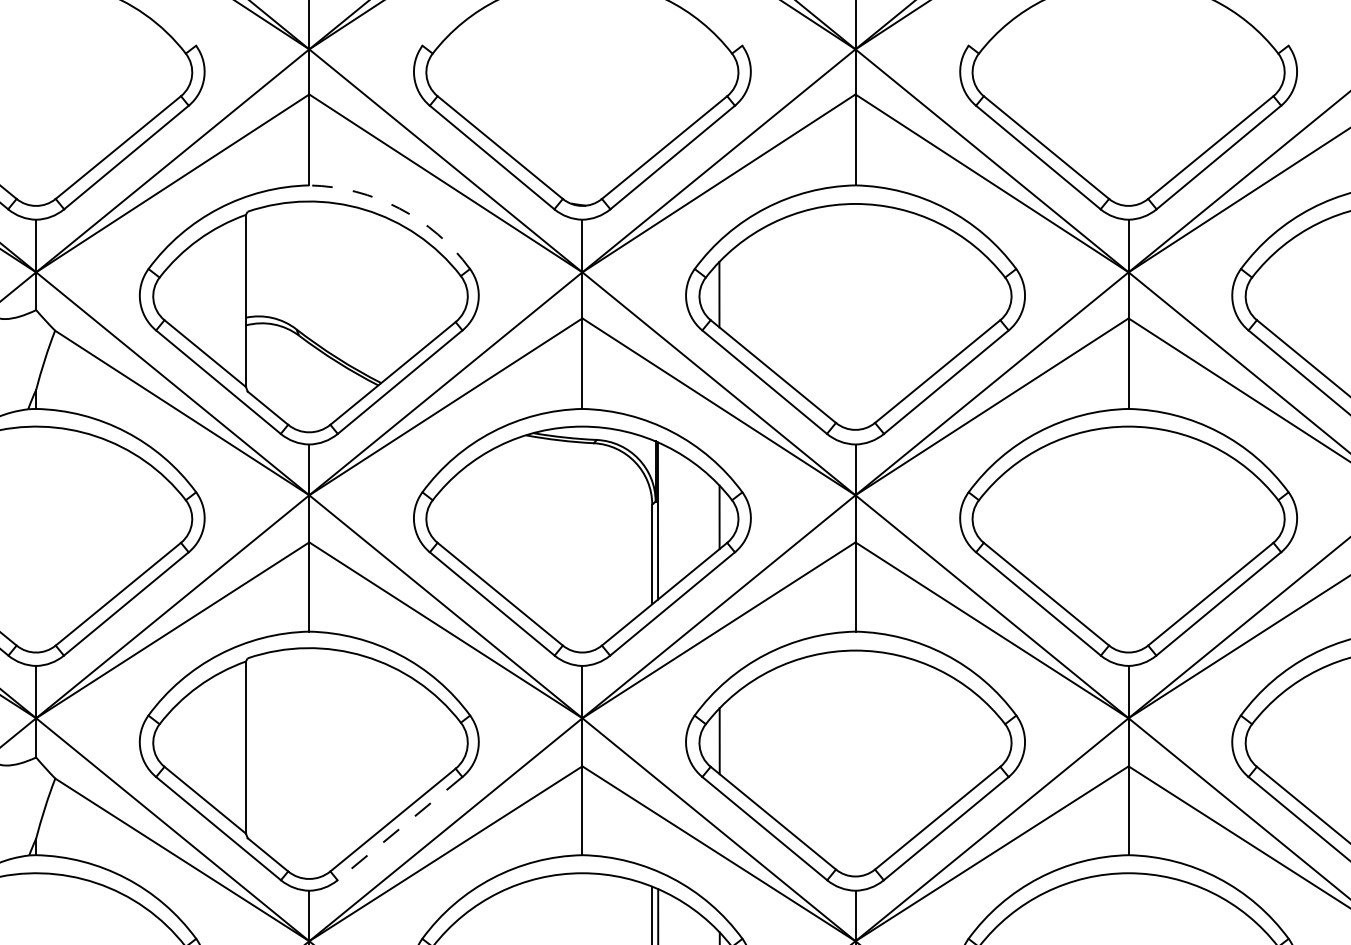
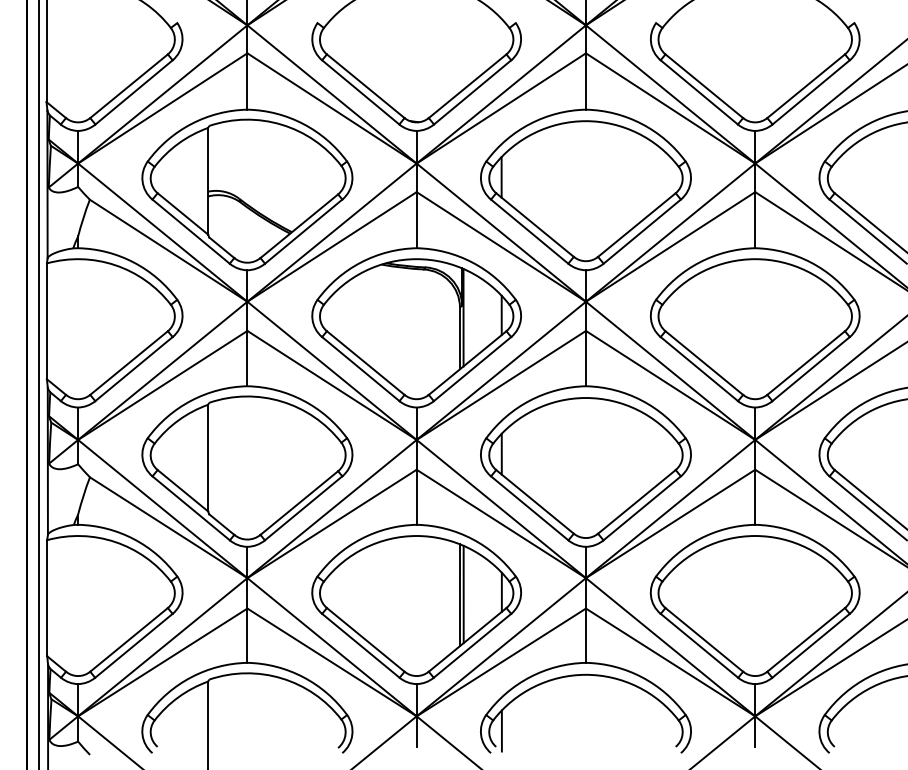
arc: (399, 207) -> (303, 123), dashed -> solid
line: (399, 828) -> (303, 508), dashed -> solid

